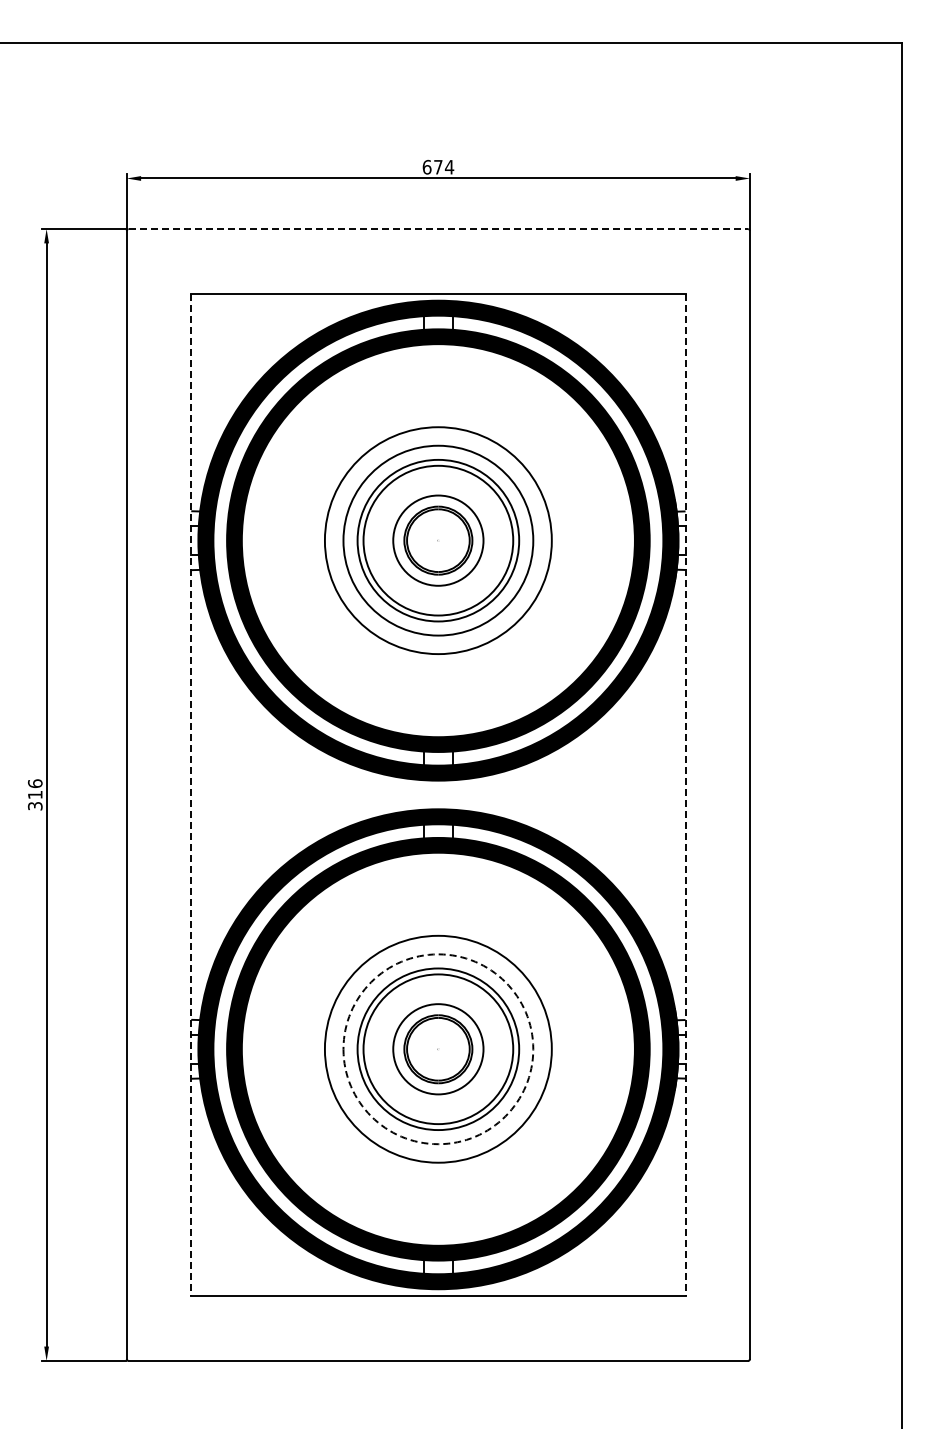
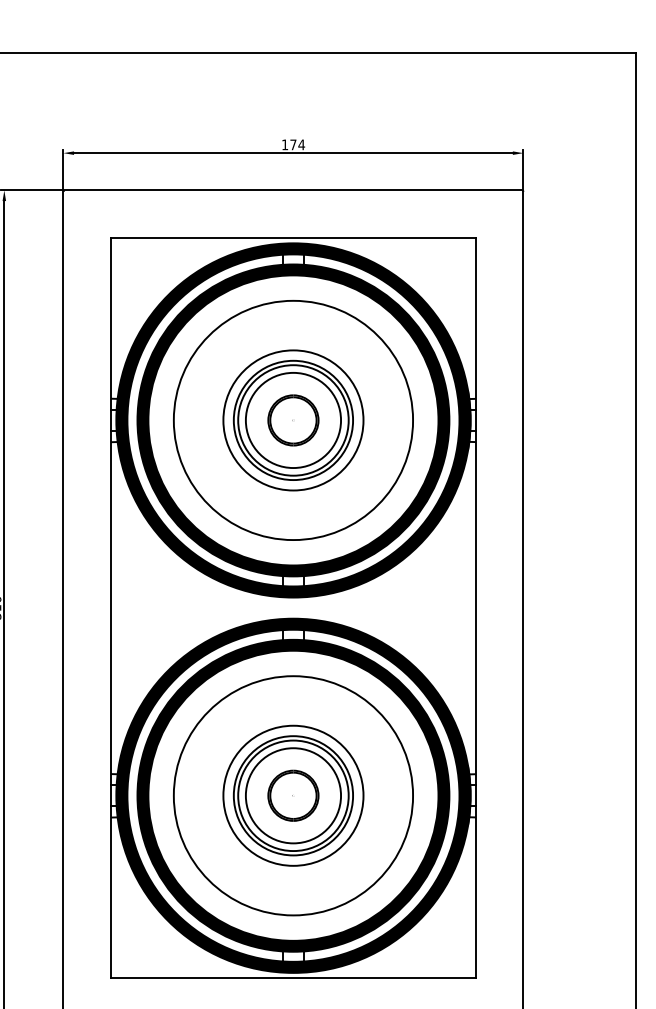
text: (426, 166) -> (284, 144), 674 -> 174
line: (438, 229) -> (293, 190), dashed -> solid
circle: (437, 540) -> (292, 420), size x1.43
circle: (438, 540) -> (293, 420), size x1.43
line: (191, 795) -> (111, 608), dashed -> solid
line: (685, 795) -> (475, 608), dashed -> solid
circle: (437, 1048) -> (292, 795), size x1.43
circle: (438, 1049) -> (293, 795), dashed -> solid
circle: (438, 1049) -> (293, 795), size x1.43

